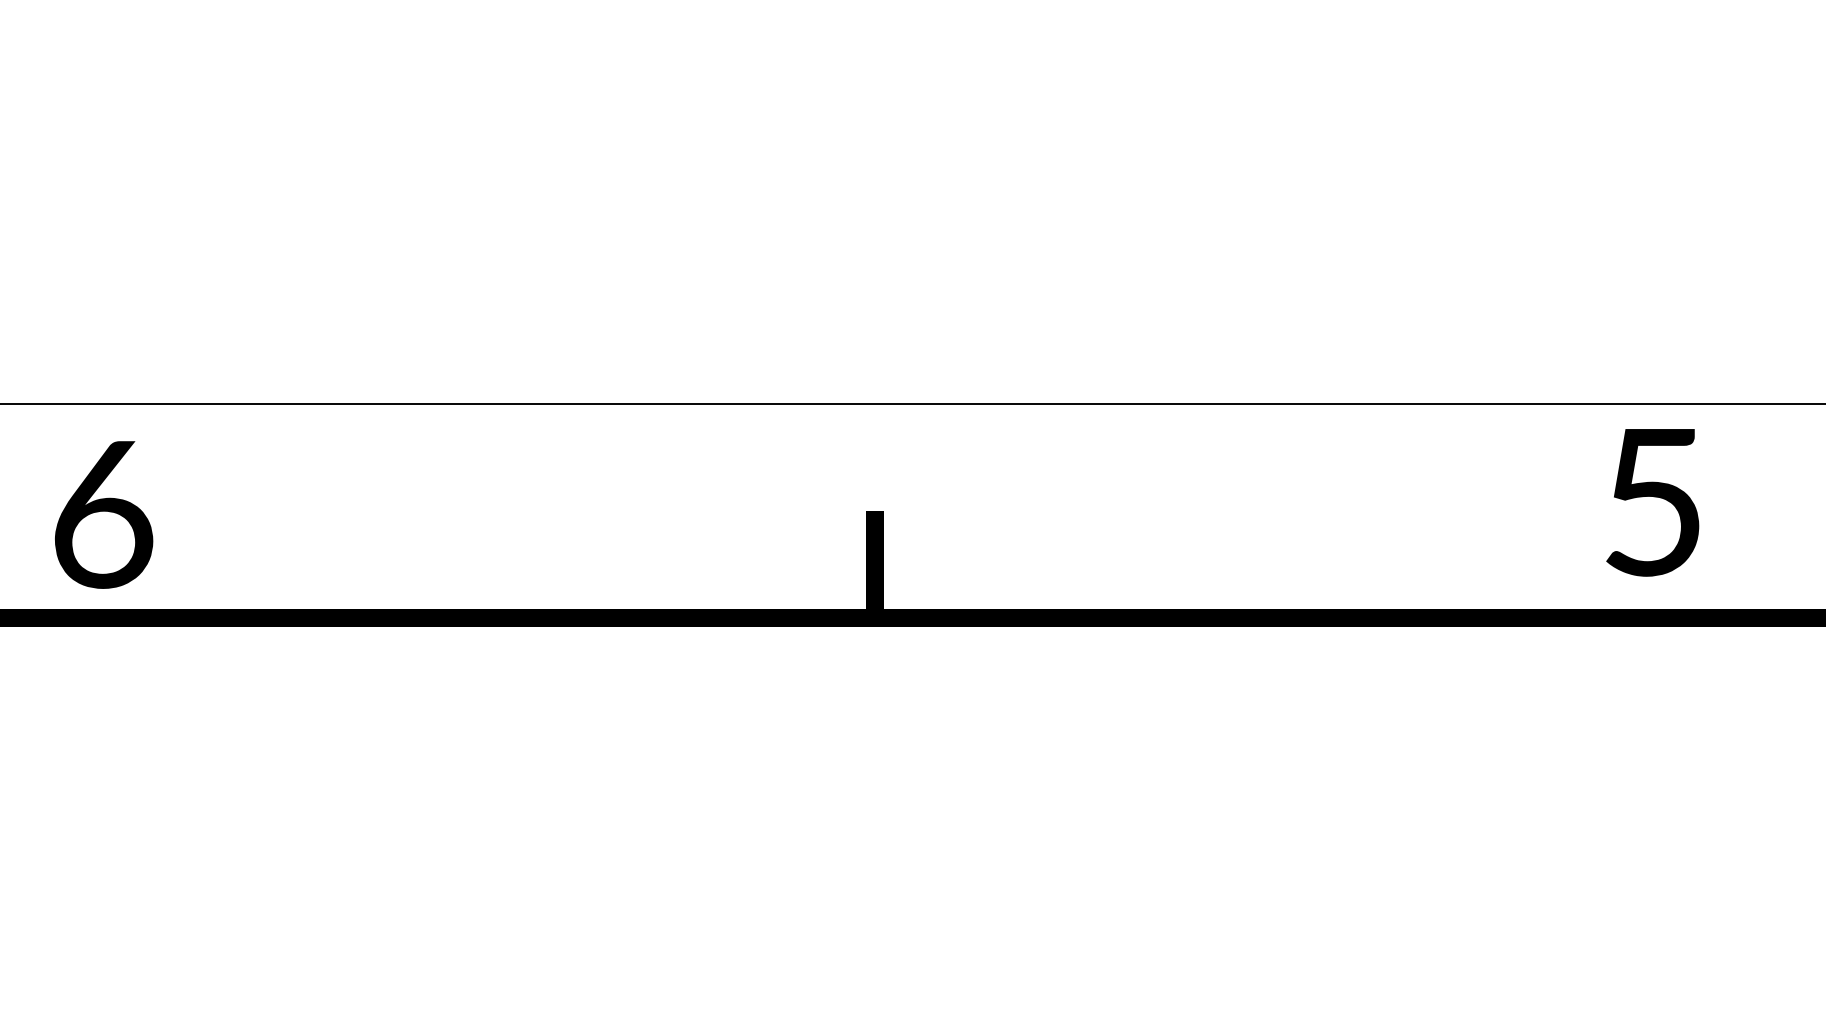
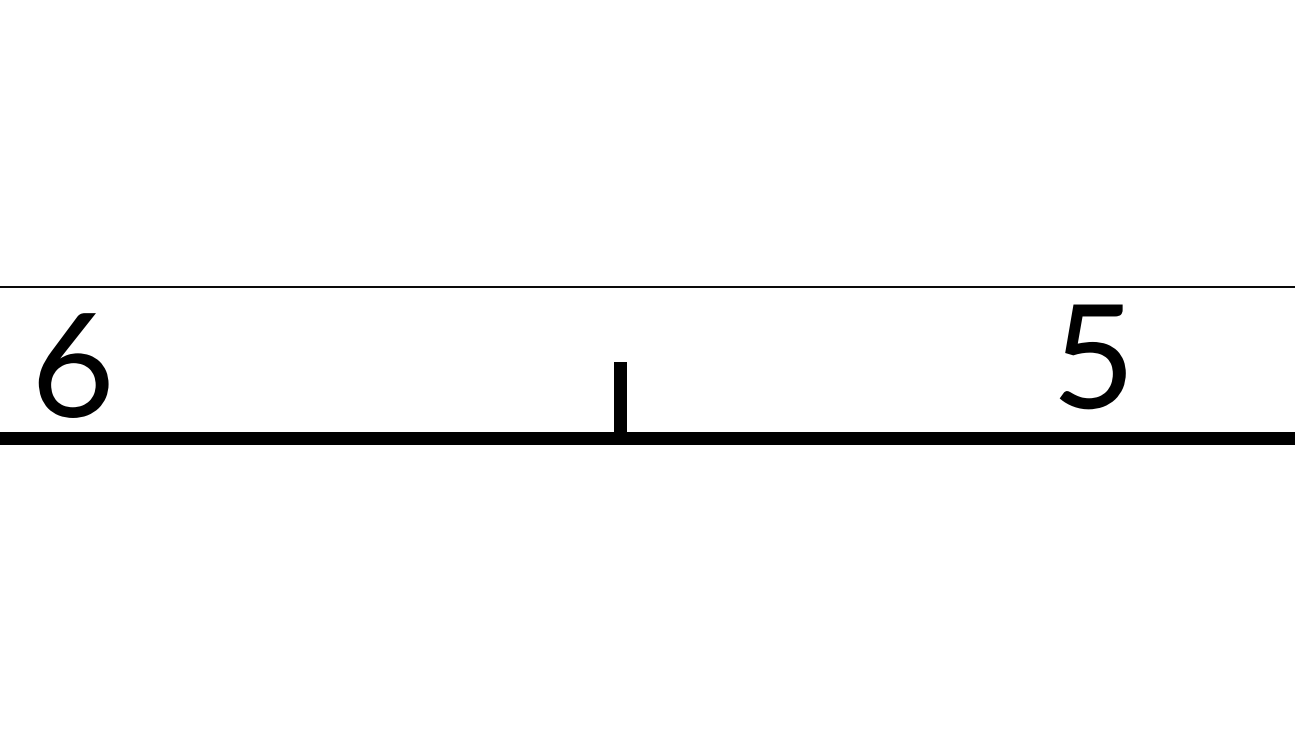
text: (1652, 502) -> (1092, 356), moved

